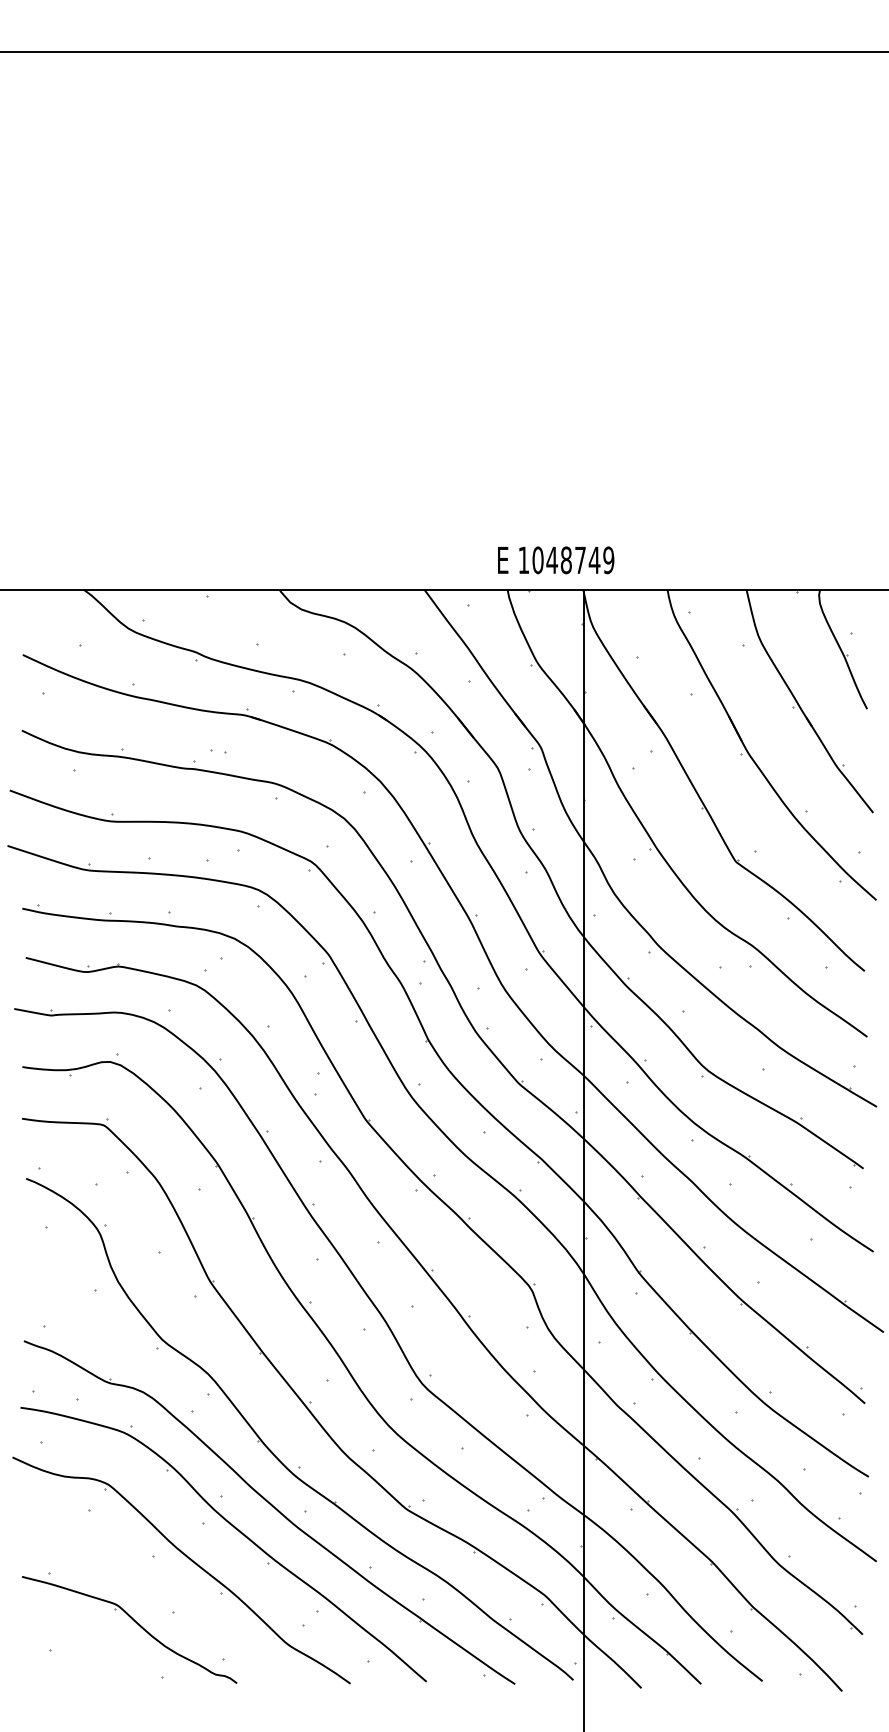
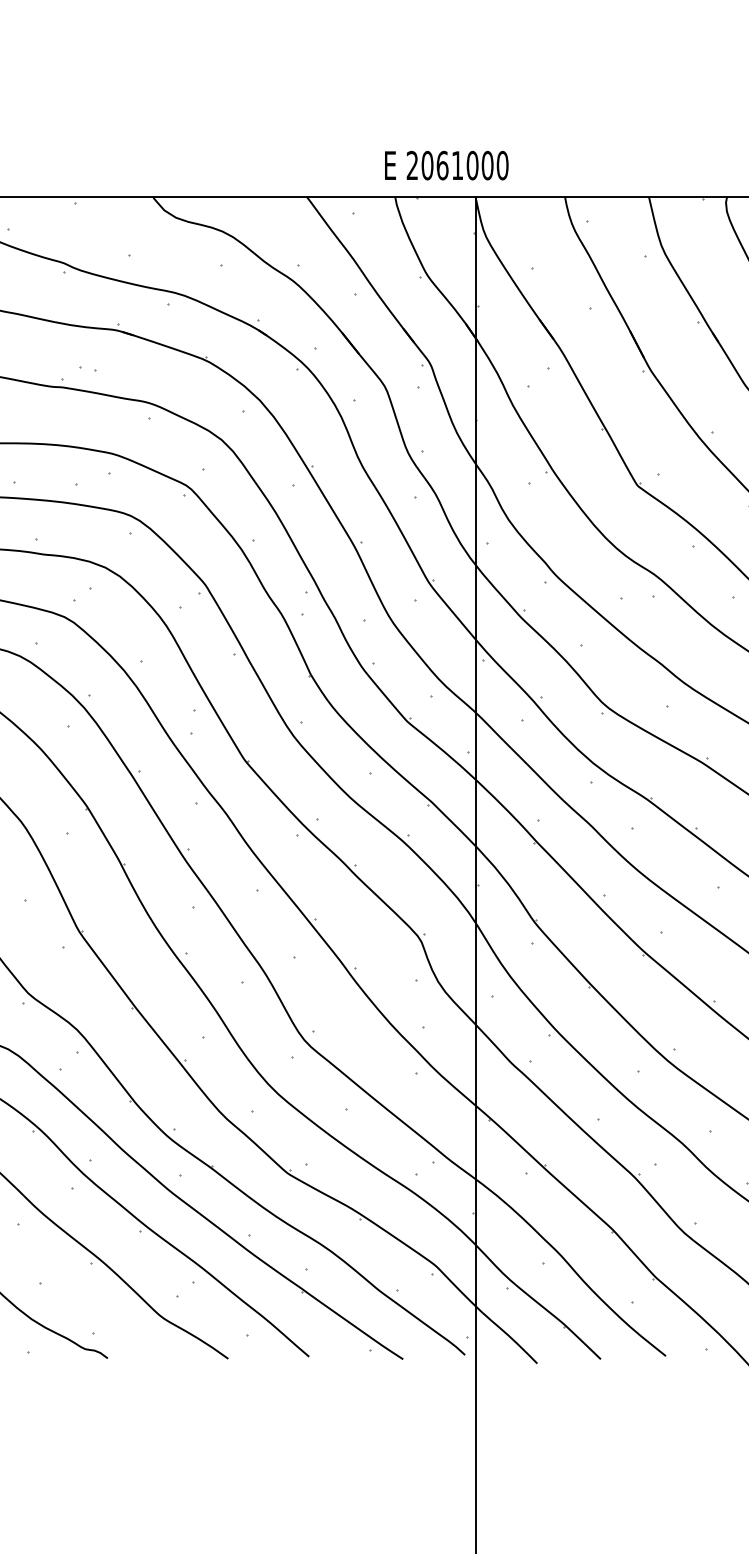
text: (566, 560) -> (457, 165), 1048749 -> 2061000

